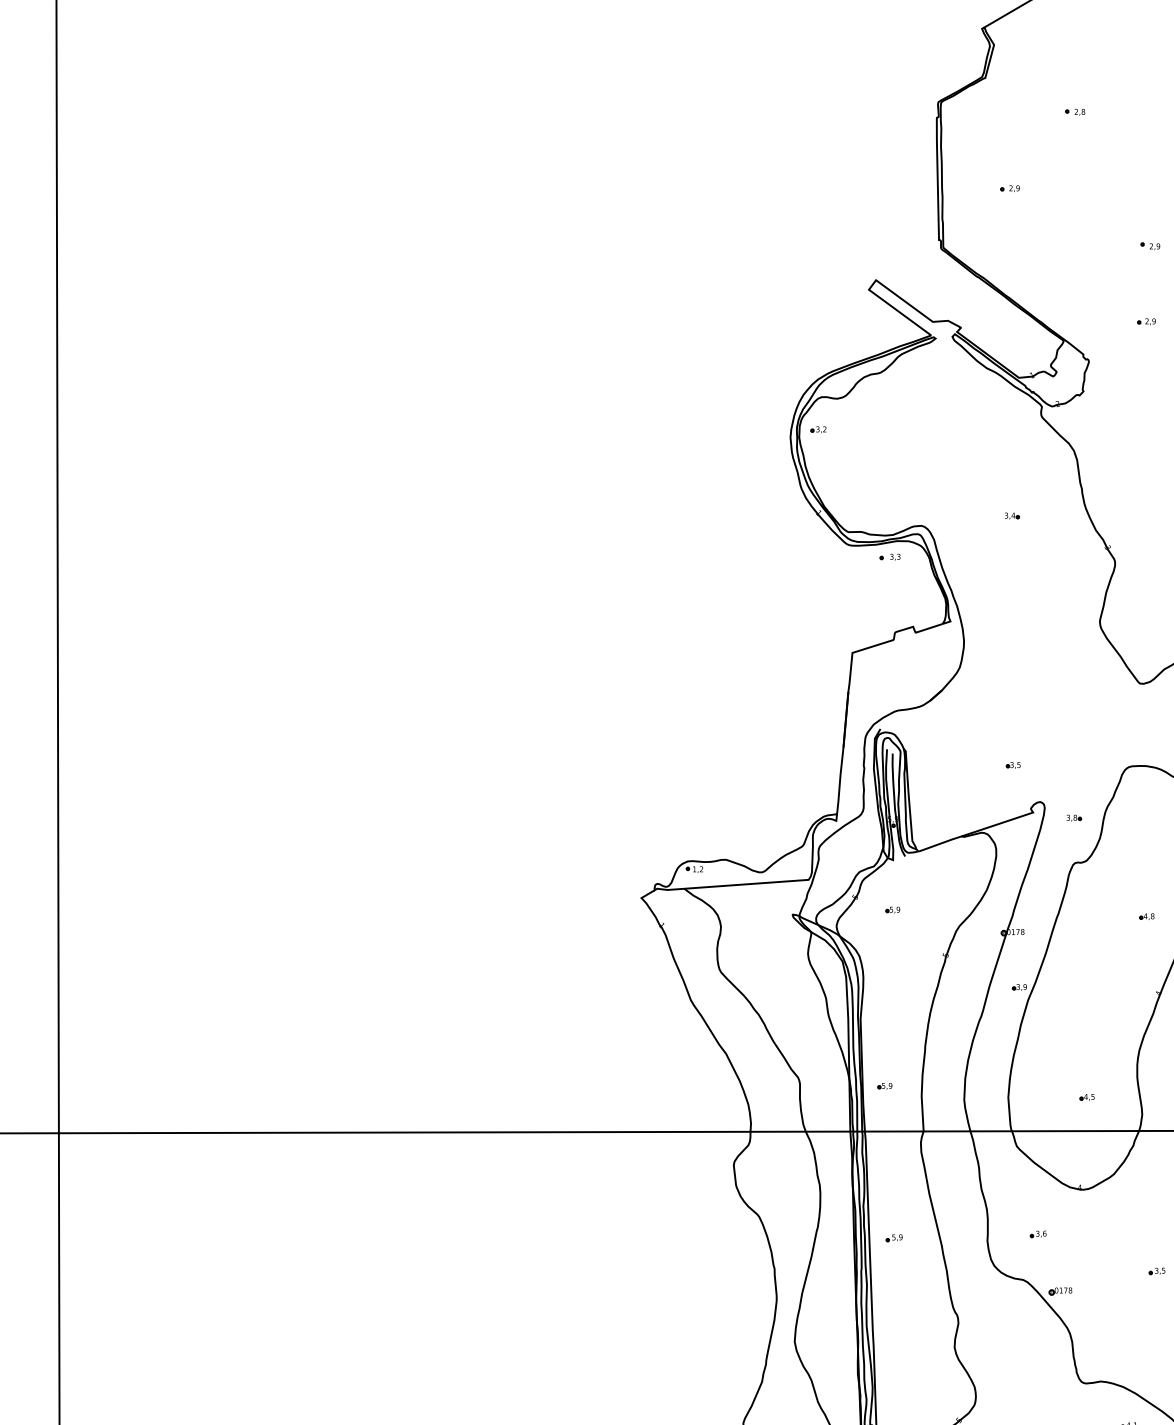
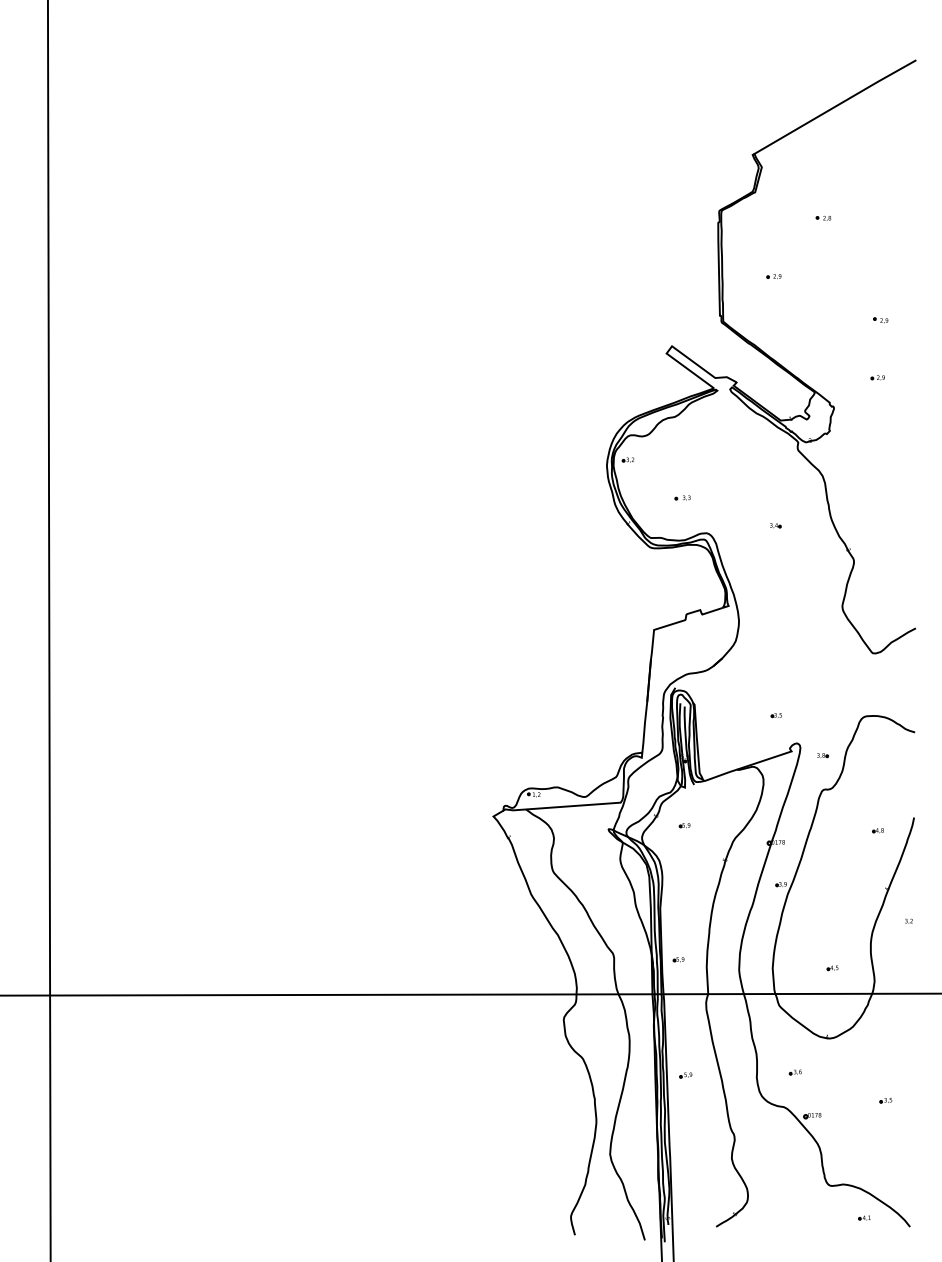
part: (889, 556) -> (682, 497), moved

